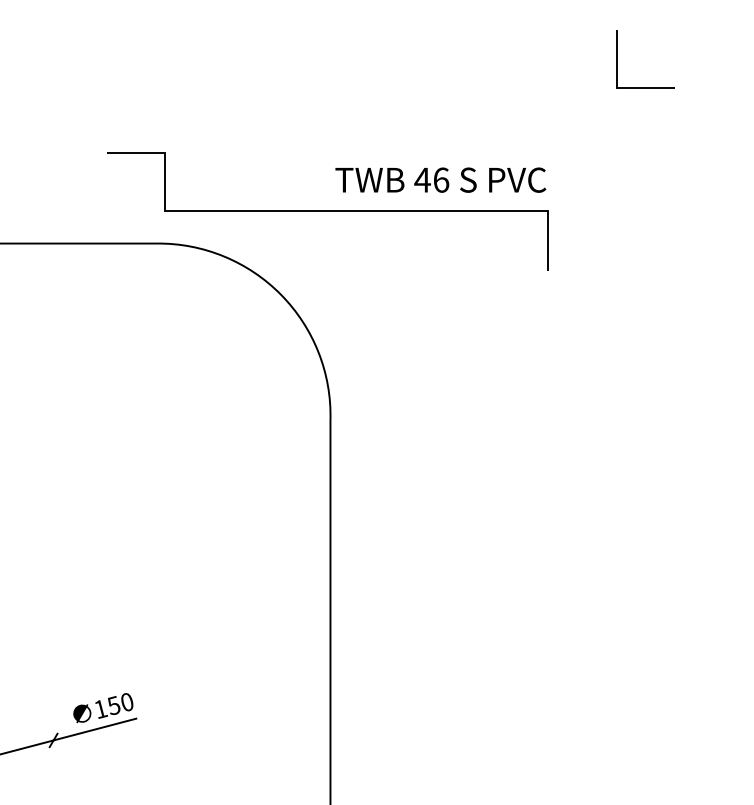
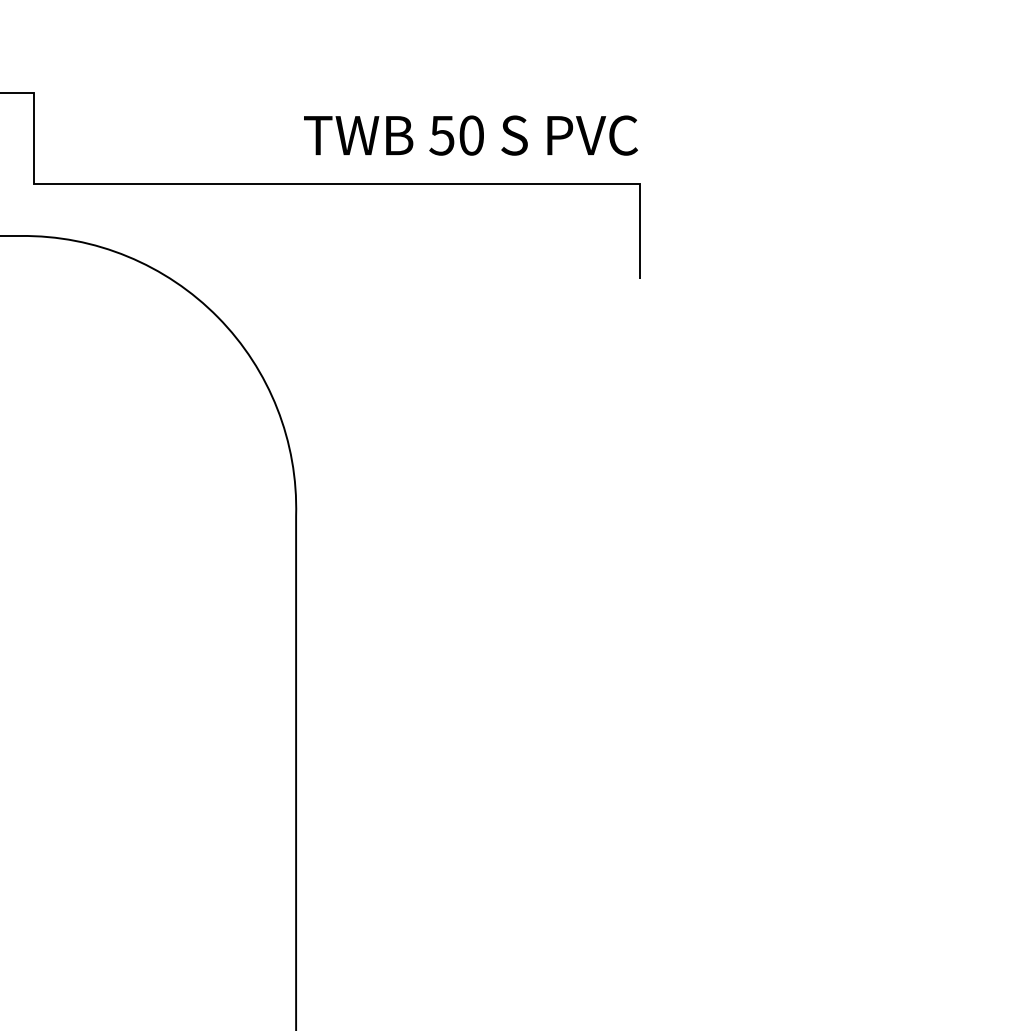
text: (431, 179) -> (456, 134), 46 -> 50

